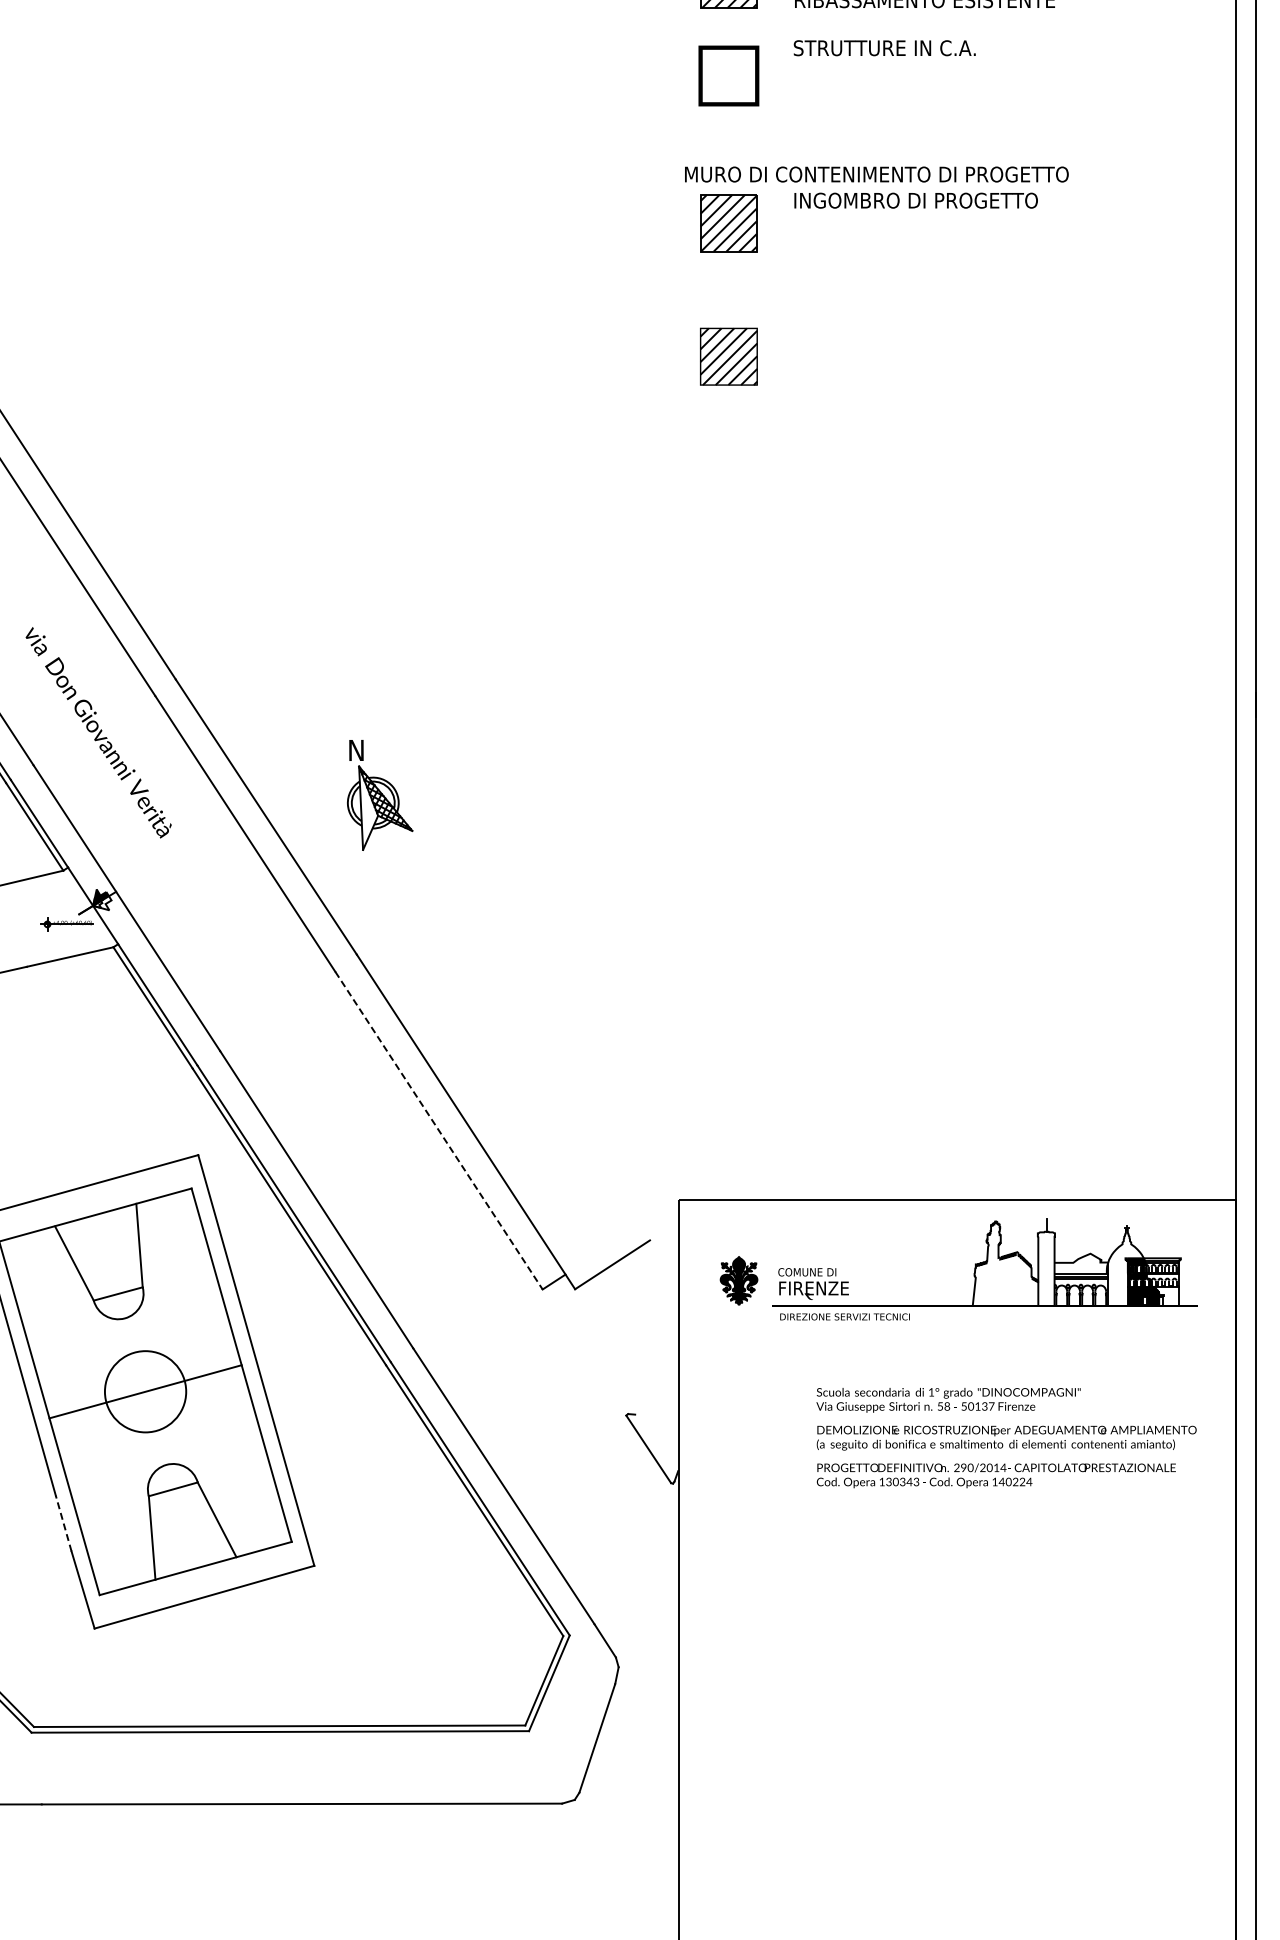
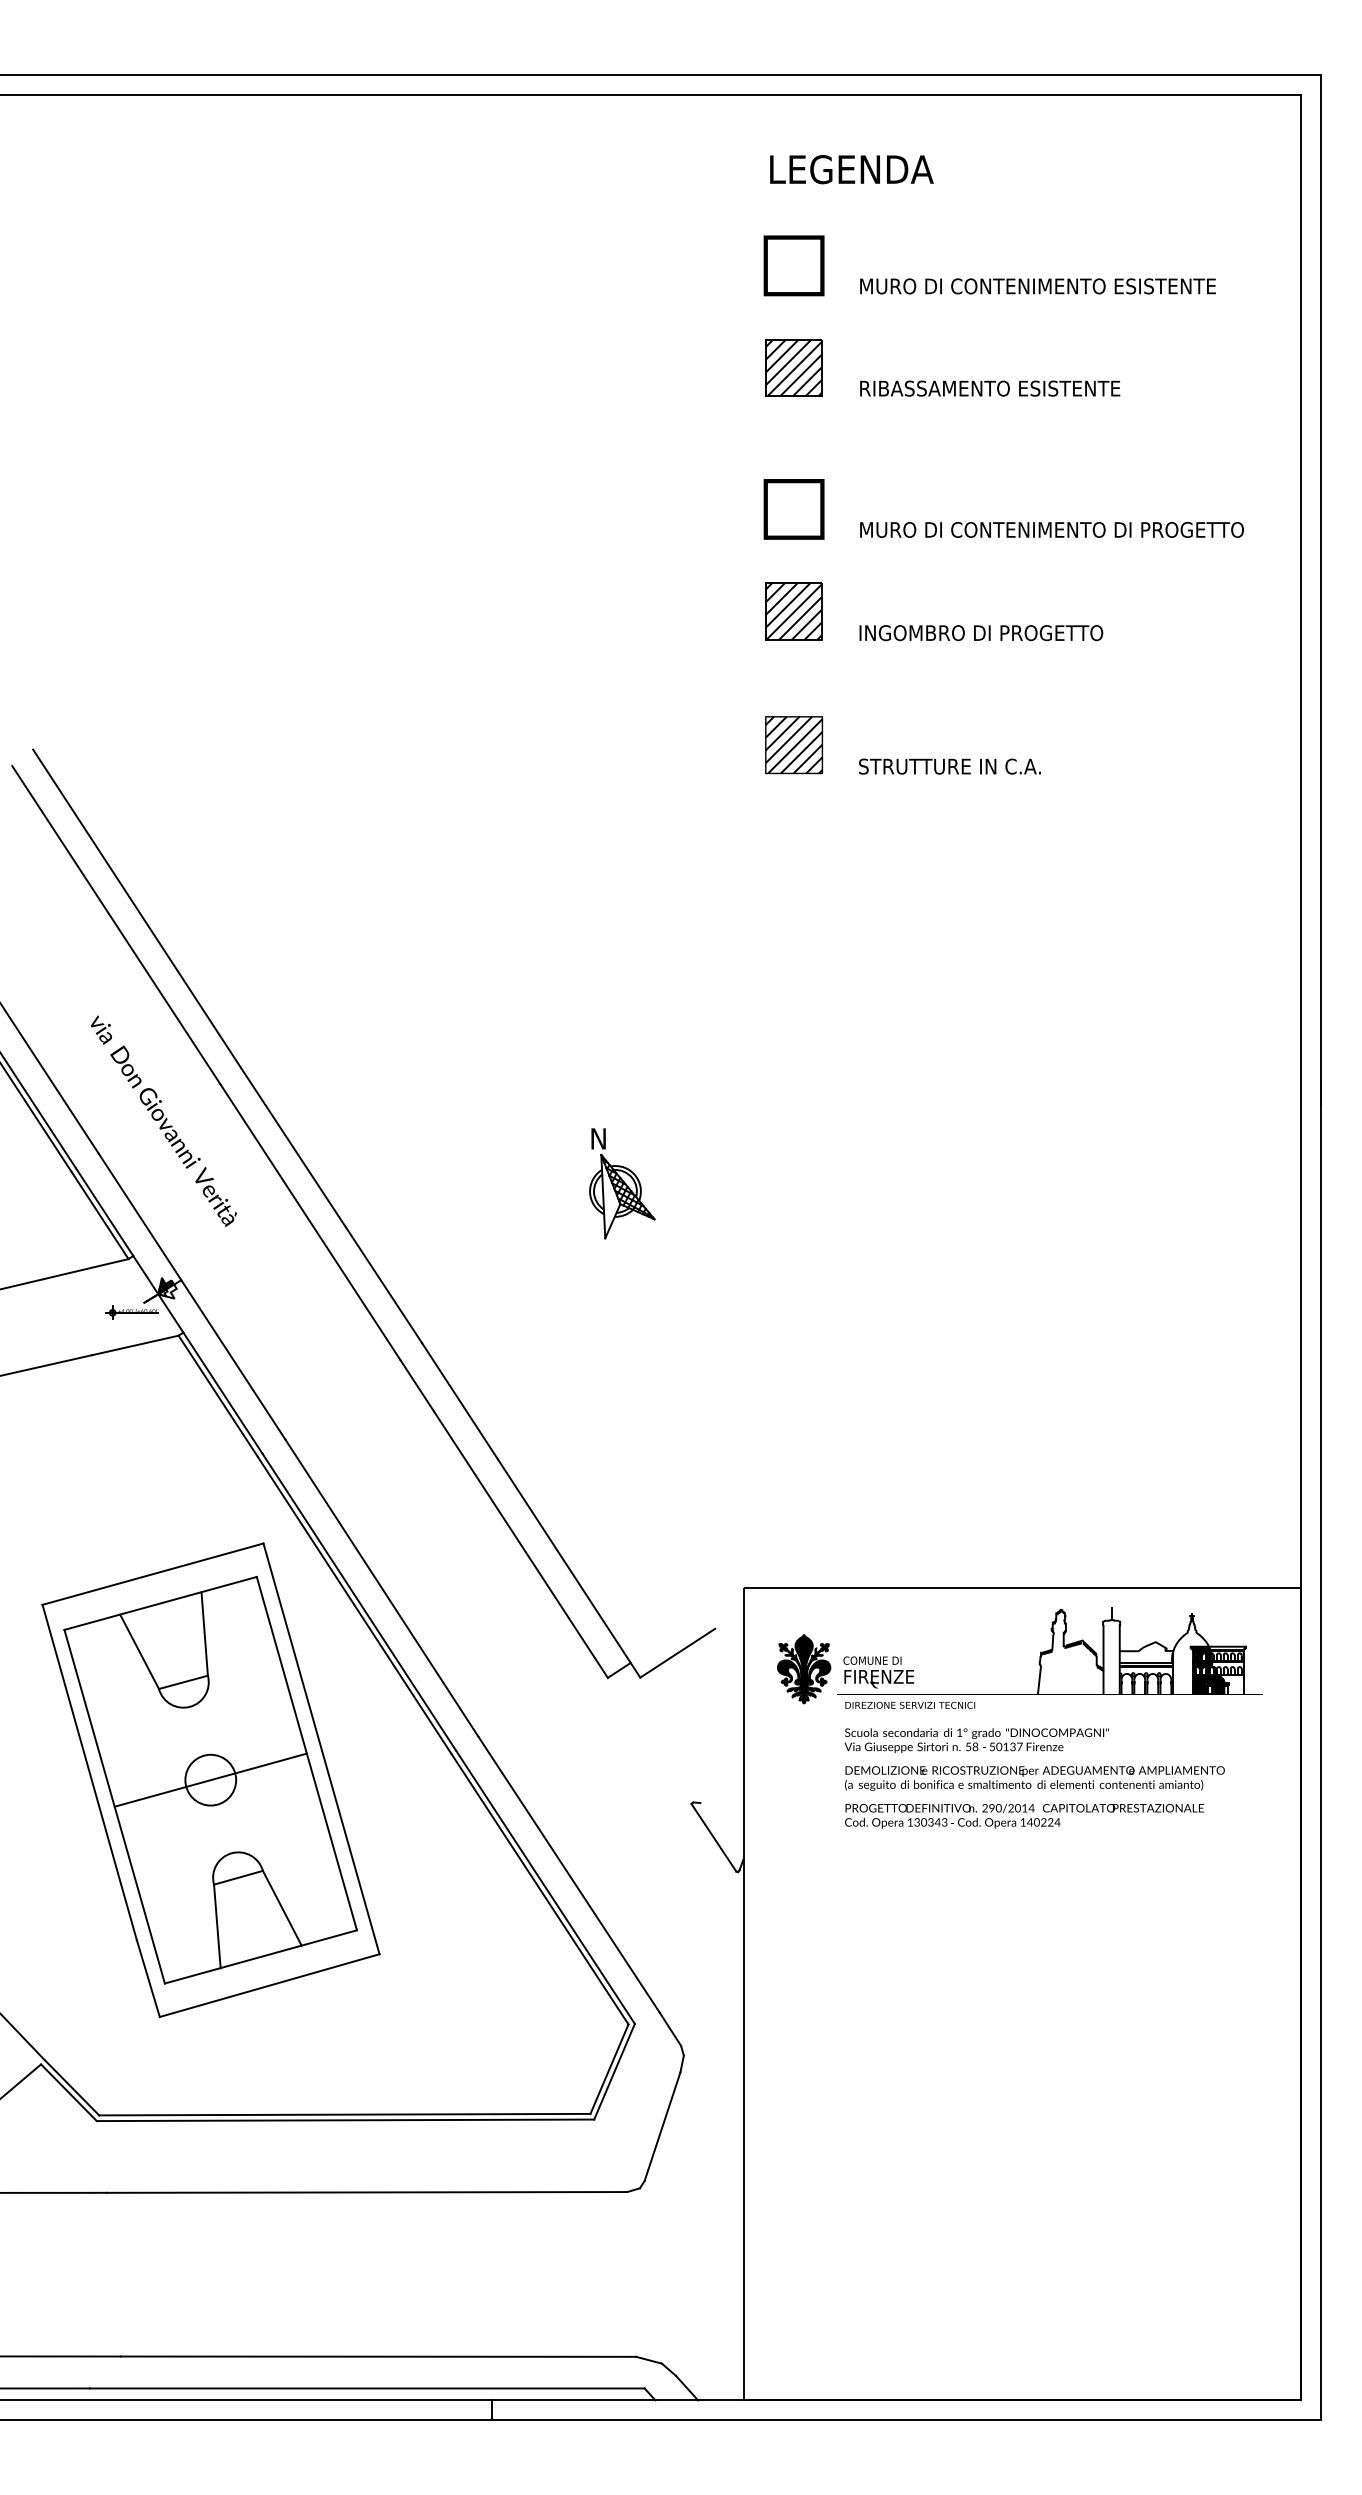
text: (884, 48) -> (949, 766), moved
part: (728, 76) -> (793, 509), moved
text: (876, 174) -> (1051, 529), moved
text: (916, 201) -> (981, 633), moved
part: (380, 795) -> (622, 1183), moved
line: (439, 1131) -> (504, 1519), dashed -> solid
part: (739, 1281) -> (804, 1669), size x1.43
circle: (145, 1391) -> (210, 1779), size x0.62
text: (1006, 1438) -> (1034, 1778), moved
line: (63, 1524) -> (128, 1912), dashed -> solid

